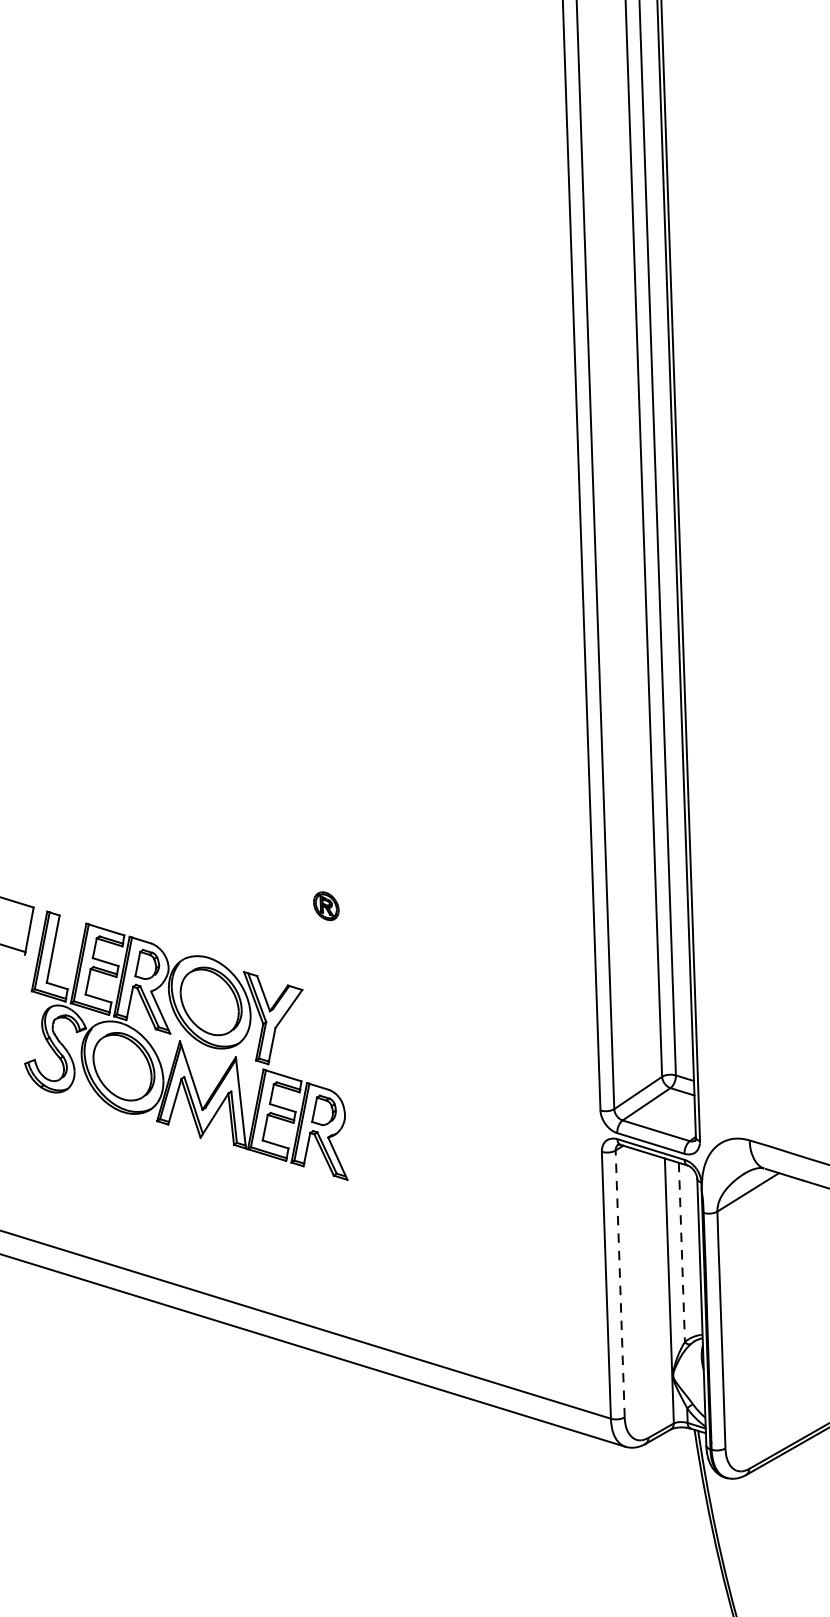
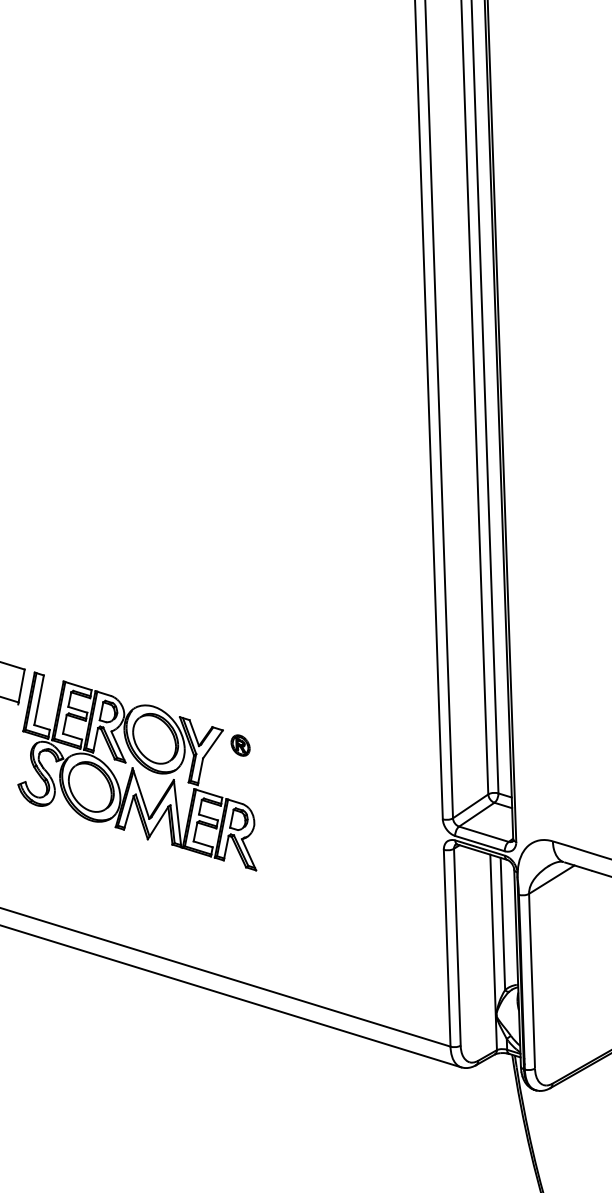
part: (326, 906) -> (240, 745), moved
line: (681, 1253) -> (502, 924), dashed -> solid
line: (620, 1282) -> (457, 946), dashed -> solid

